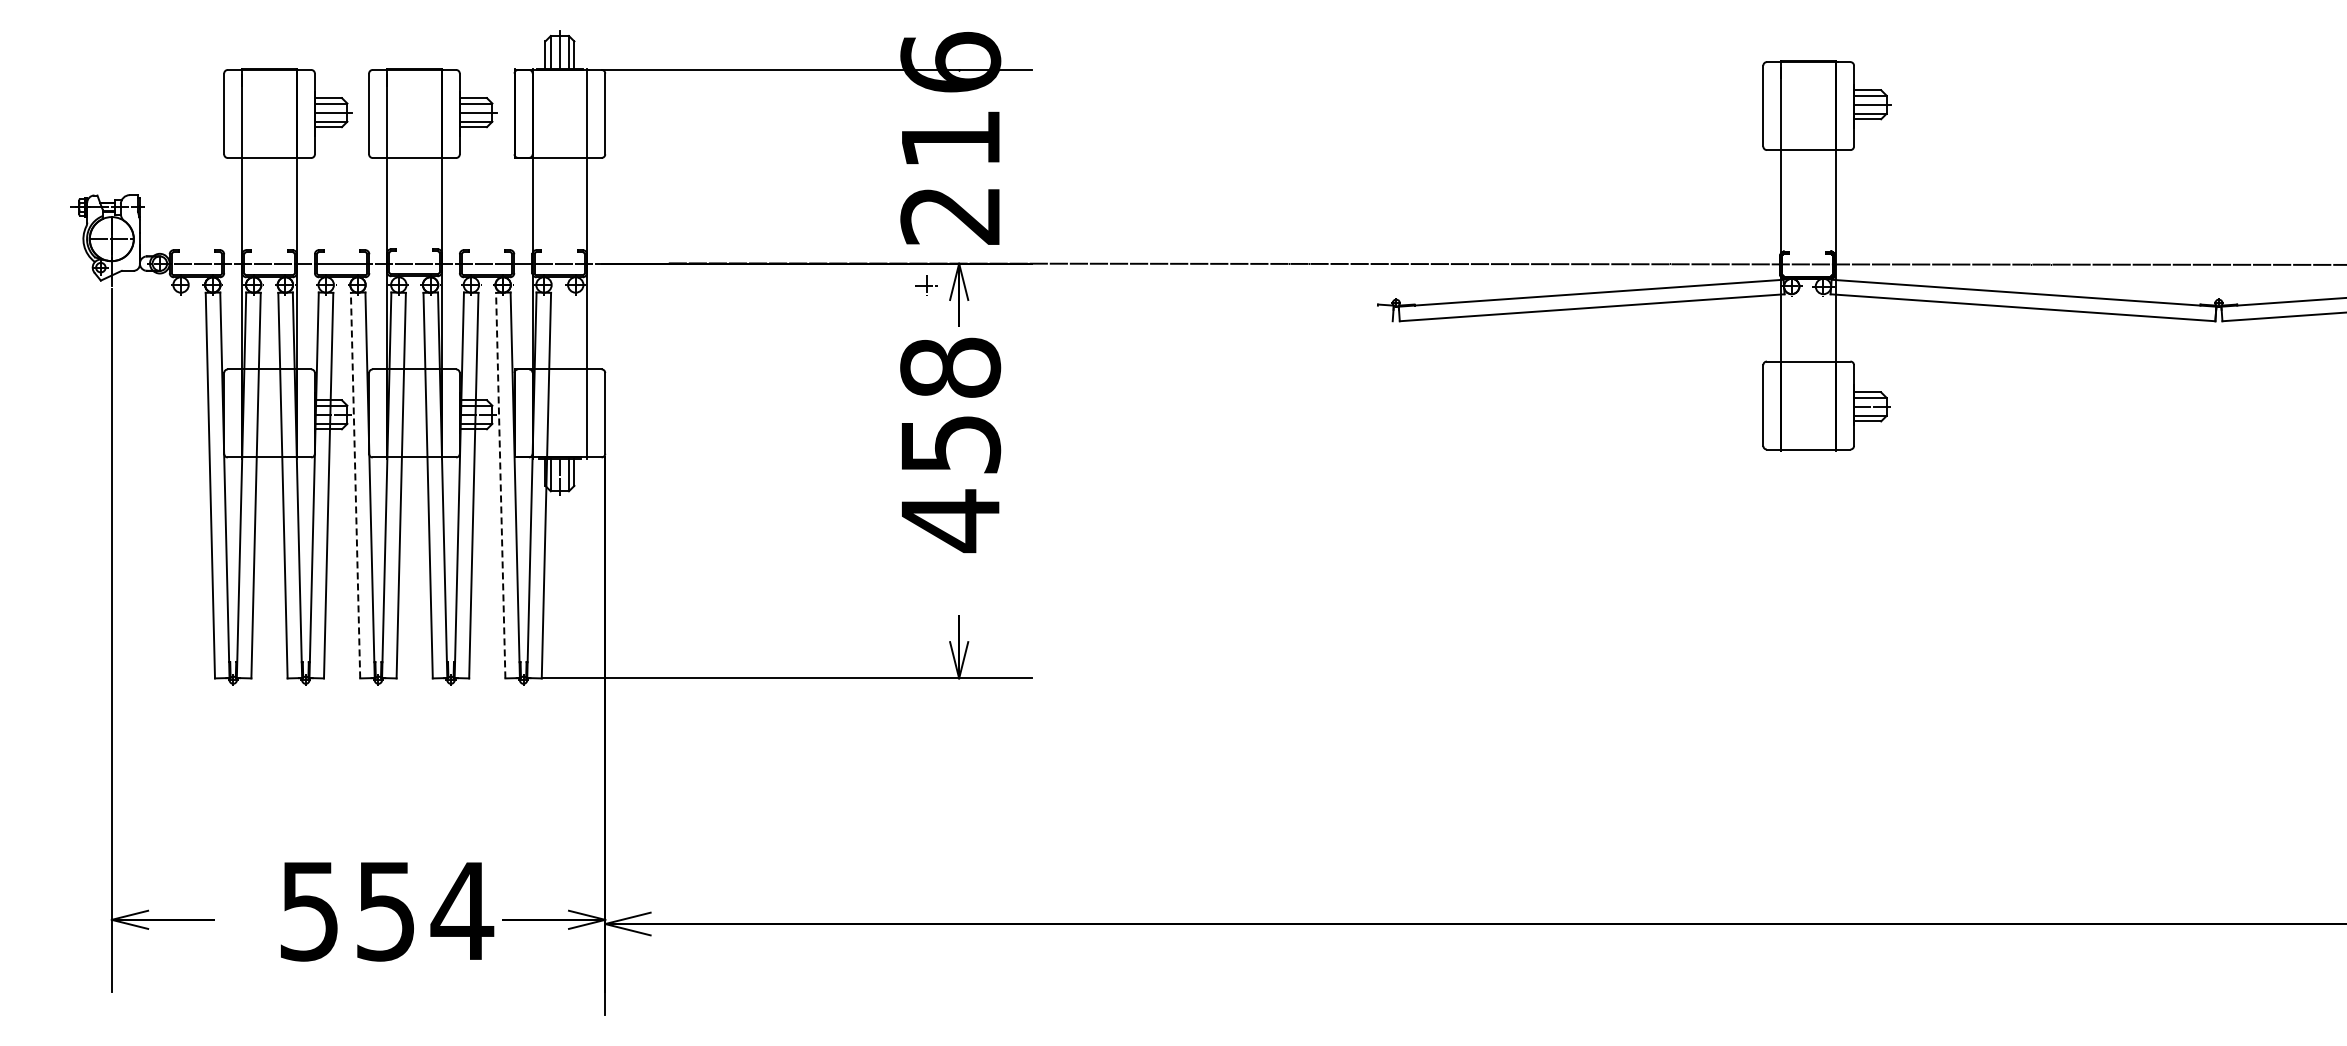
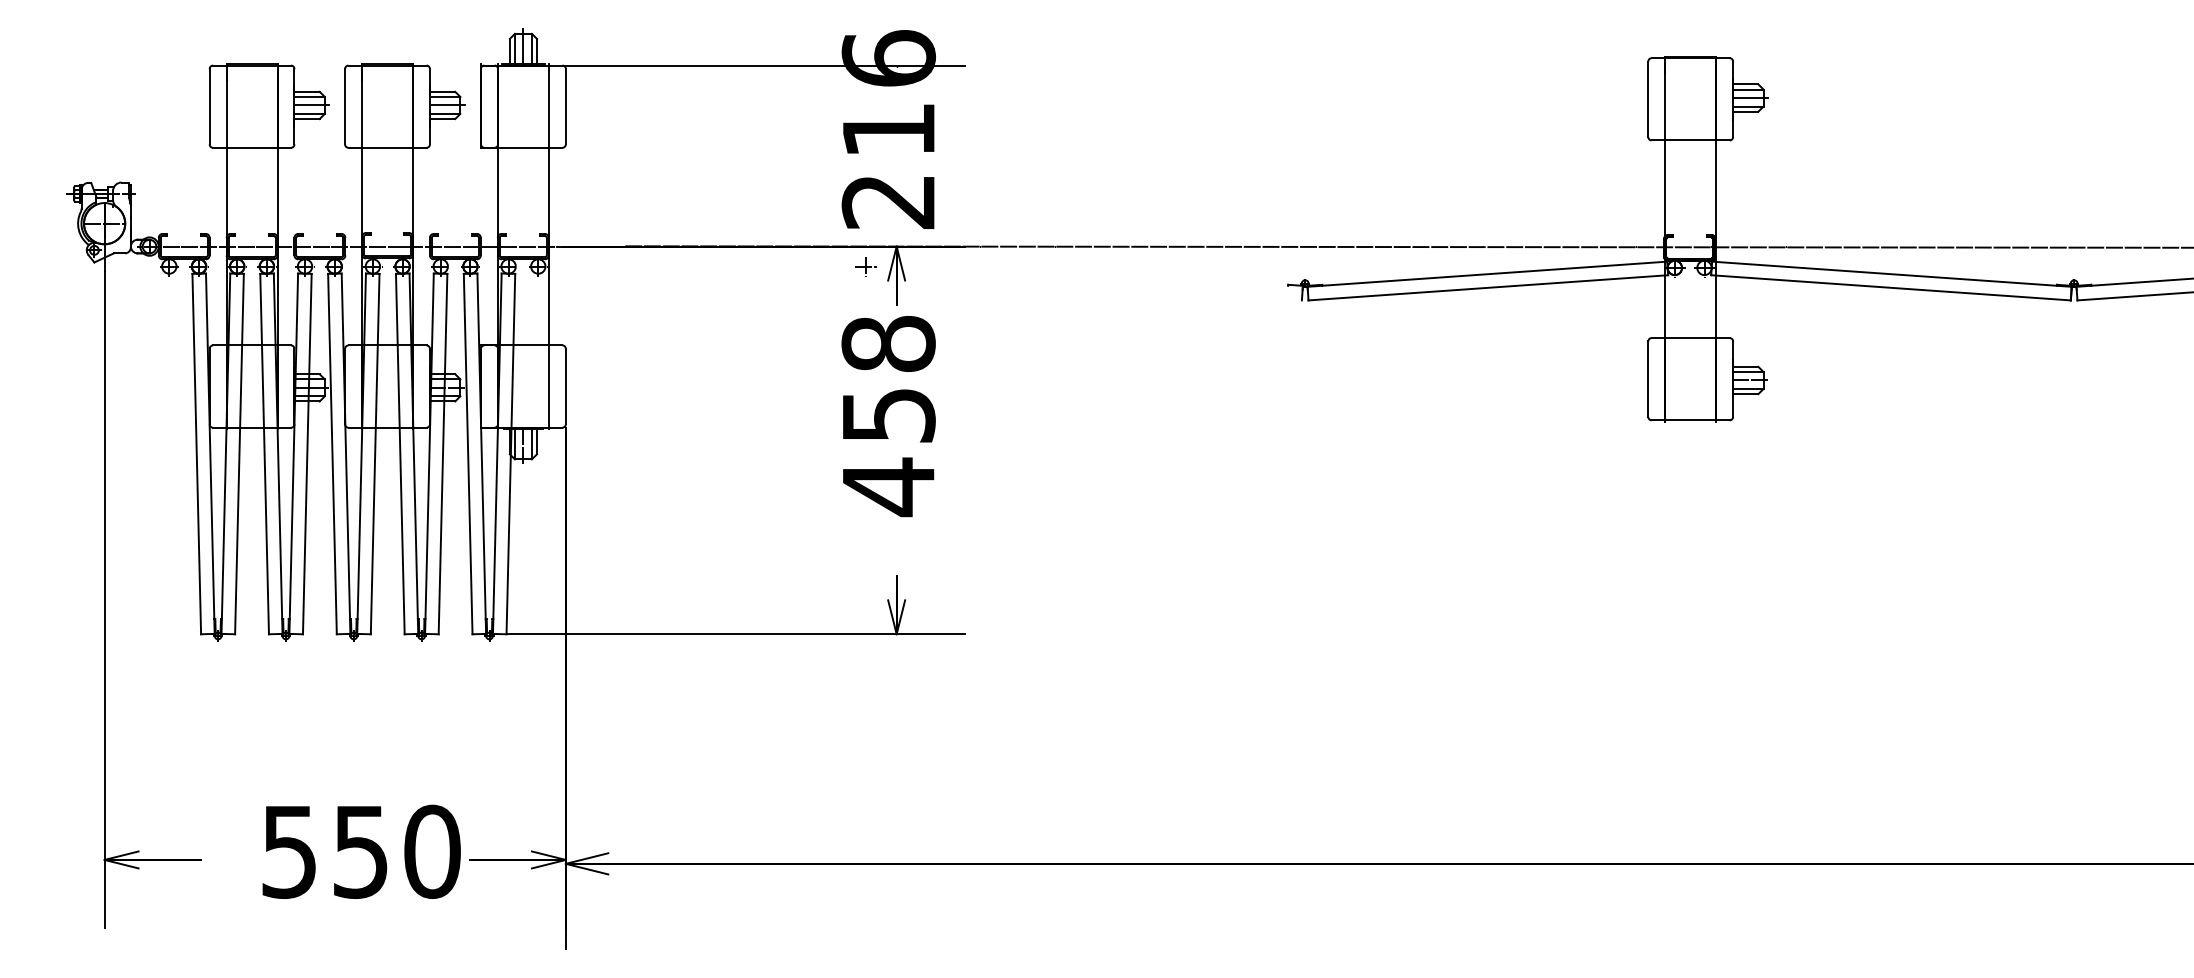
line: (355, 485) -> (332, 453), dashed -> solid
line: (500, 485) -> (467, 453), dashed -> solid
text: (462, 910) -> (432, 851), 554 -> 550

